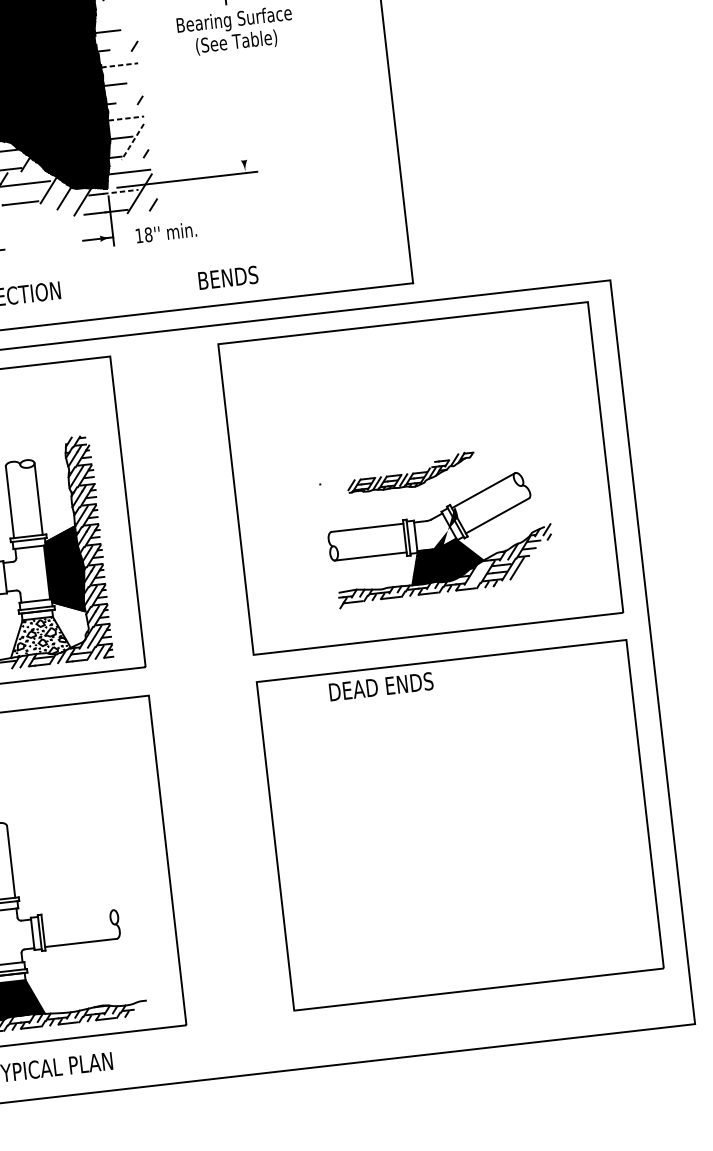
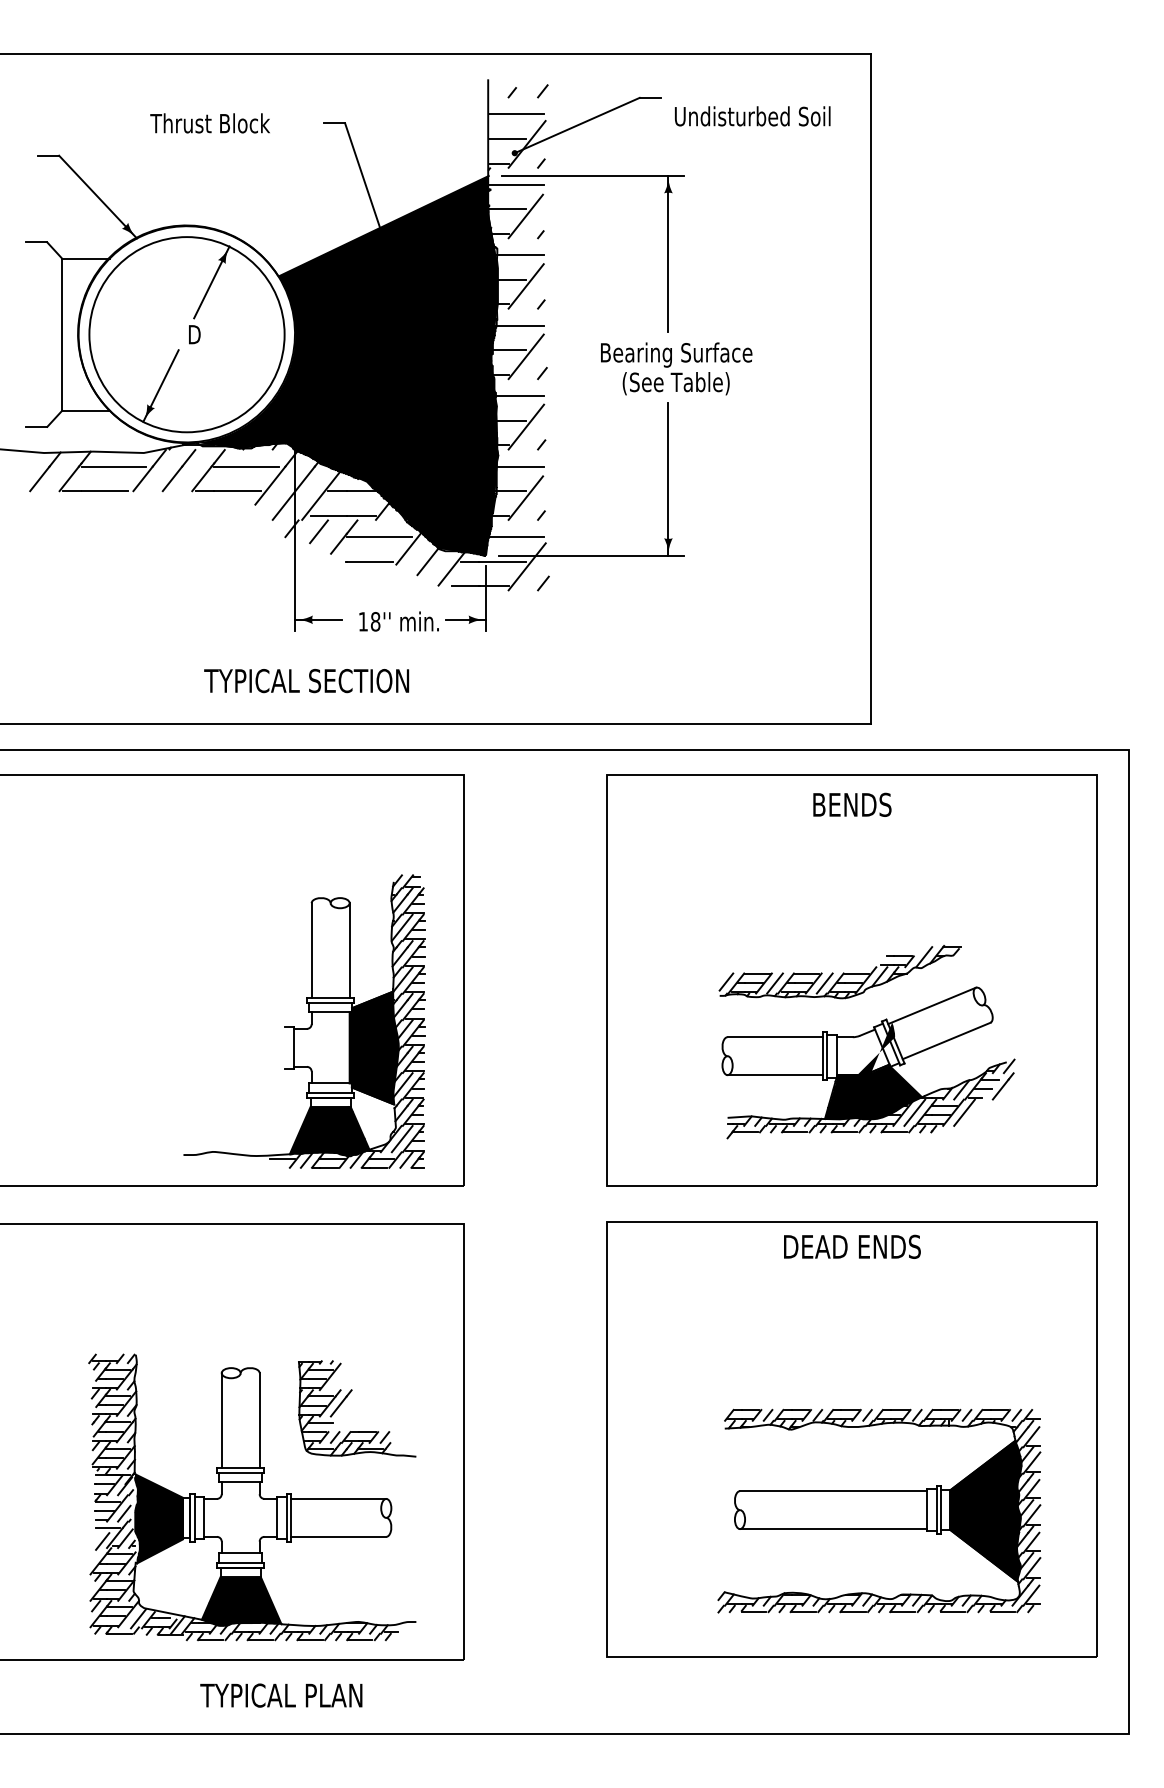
line: (113, 12) -> (519, 325), added
line: (120, 34) -> (525, 356), added
line: (120, 65) -> (520, 396), dashed -> solid
line: (127, 87) -> (526, 426), added
line: (238, 114) -> (668, 478), added
line: (126, 118) -> (521, 466), dashed -> solid
line: (132, 142) -> (525, 498), dashed -> solid
line: (121, 191) -> (503, 561), dashed -> solid
text: (165, 232) -> (398, 621), moved
text: (228, 277) -> (852, 804), moved
part: (410, 473) -> (839, 972), size x1.43
line: (542, 547) -> (1000, 1089), added
line: (479, 572) -> (914, 1112), added
fill: (39, 637) -> (329, 1131), added
text: (381, 686) -> (852, 1246), moved
part: (75, 836) -> (347, 1397), added
part: (487, 876) -> (879, 1510), added
line: (77, 913) -> (338, 1498), added

